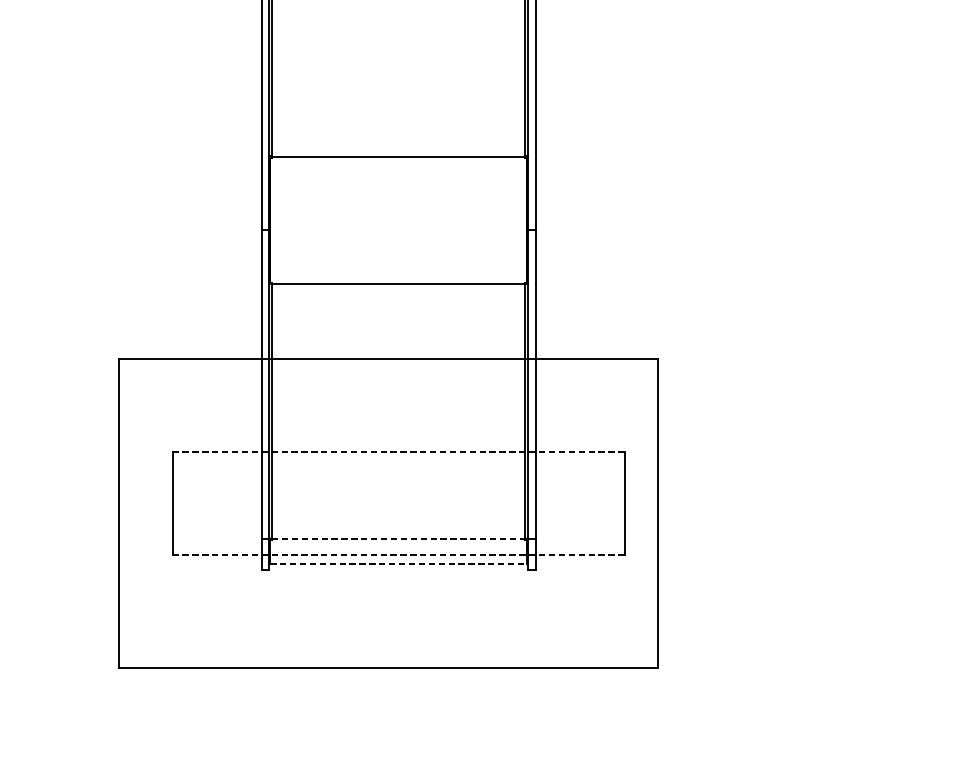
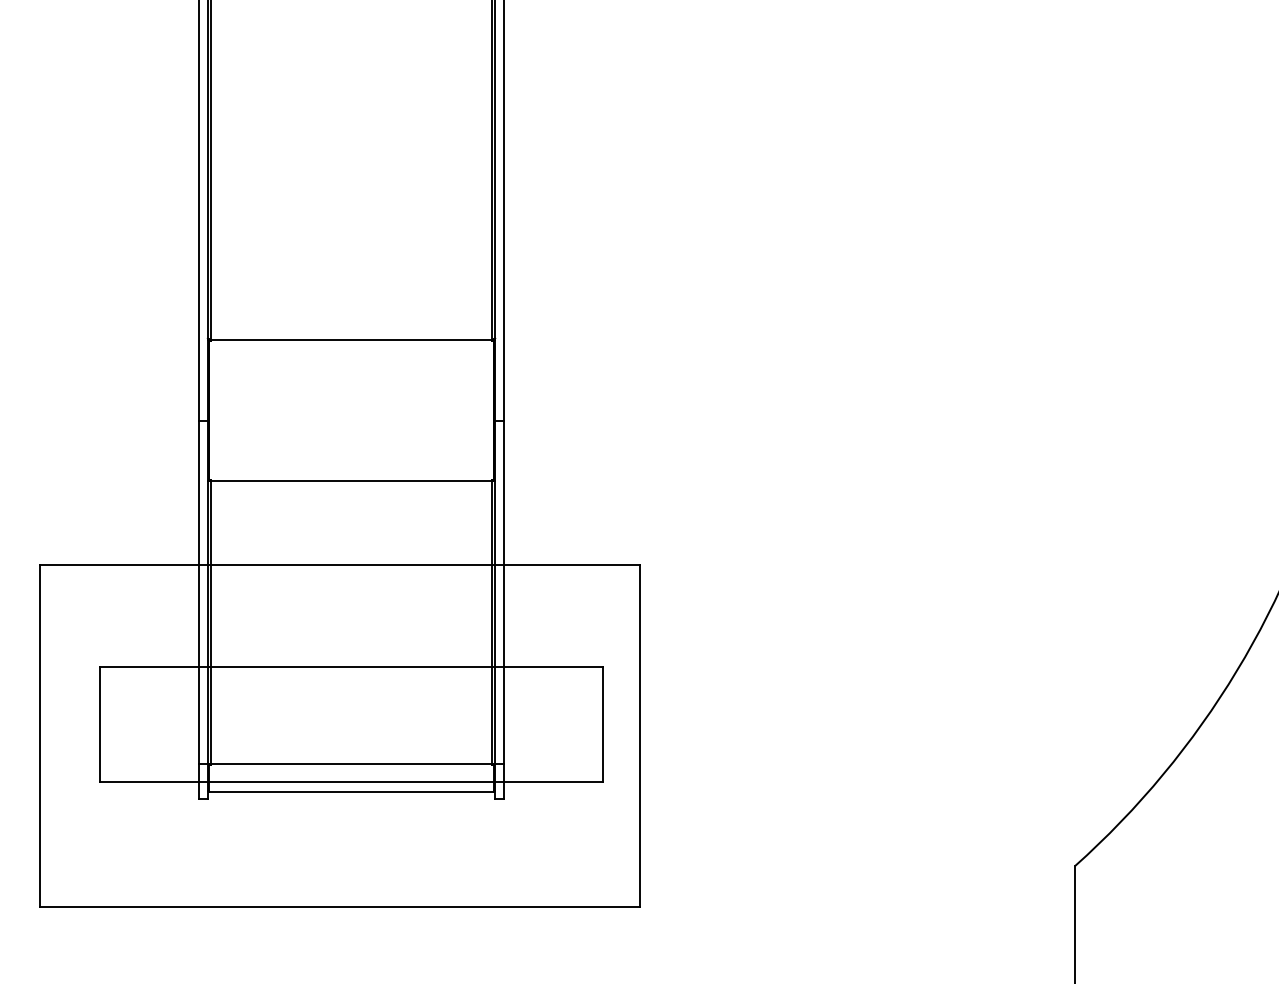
line: (399, 451) -> (352, 667), dashed -> solid
line: (398, 539) -> (351, 764), dashed -> solid
line: (399, 554) -> (352, 781), dashed -> solid
line: (398, 563) -> (351, 791), dashed -> solid

